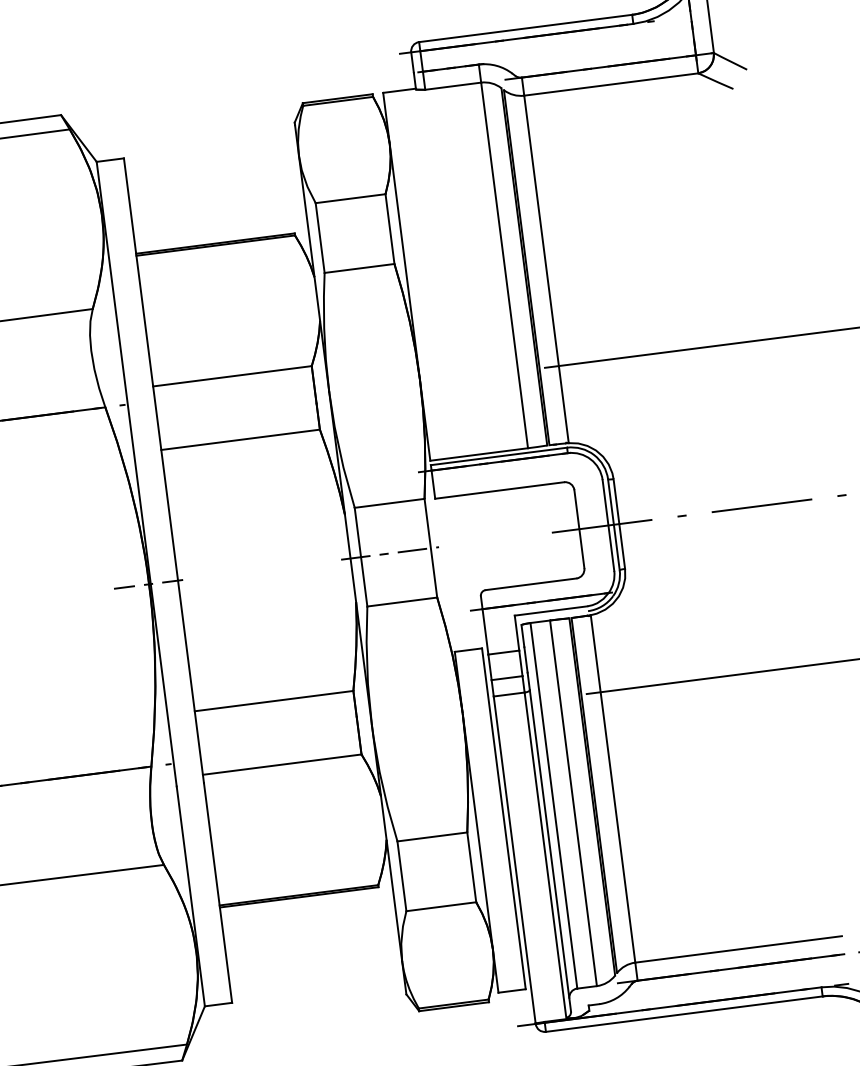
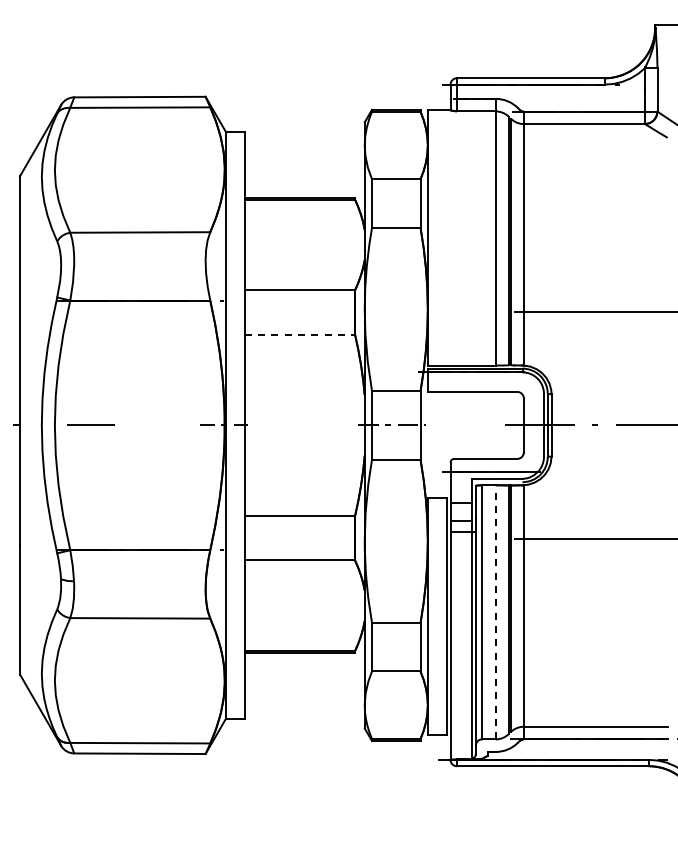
line: (241, 439) -> (300, 334), solid -> dashed
line: (572, 802) -> (495, 611), solid -> dashed

